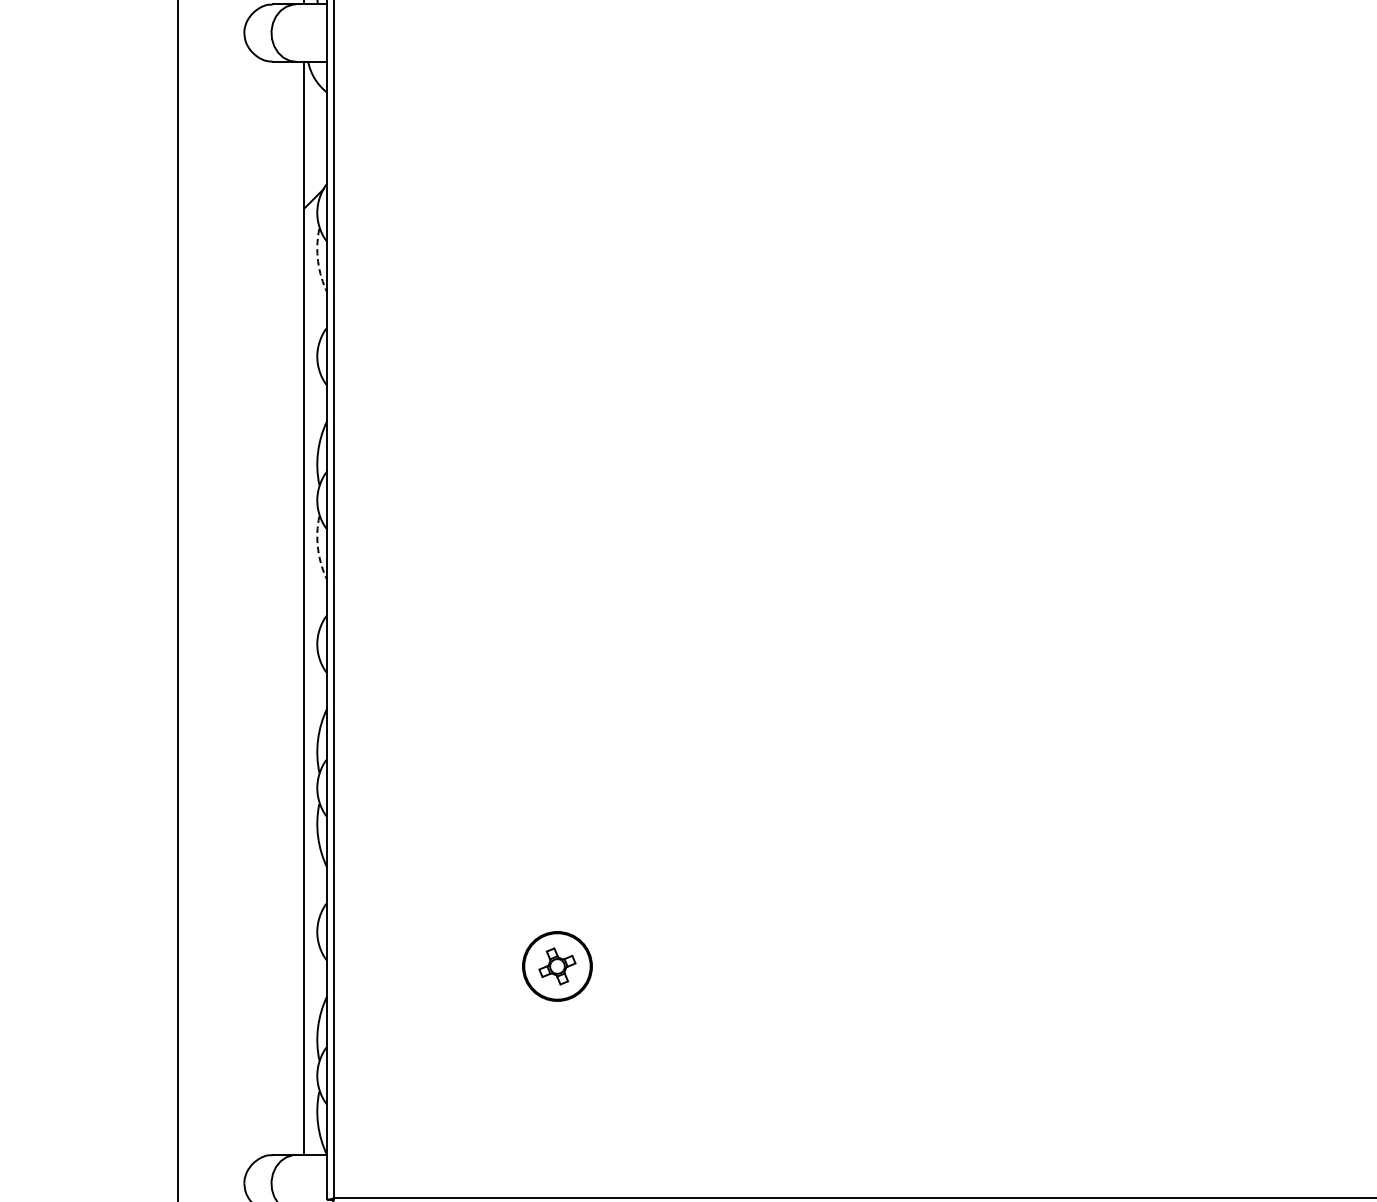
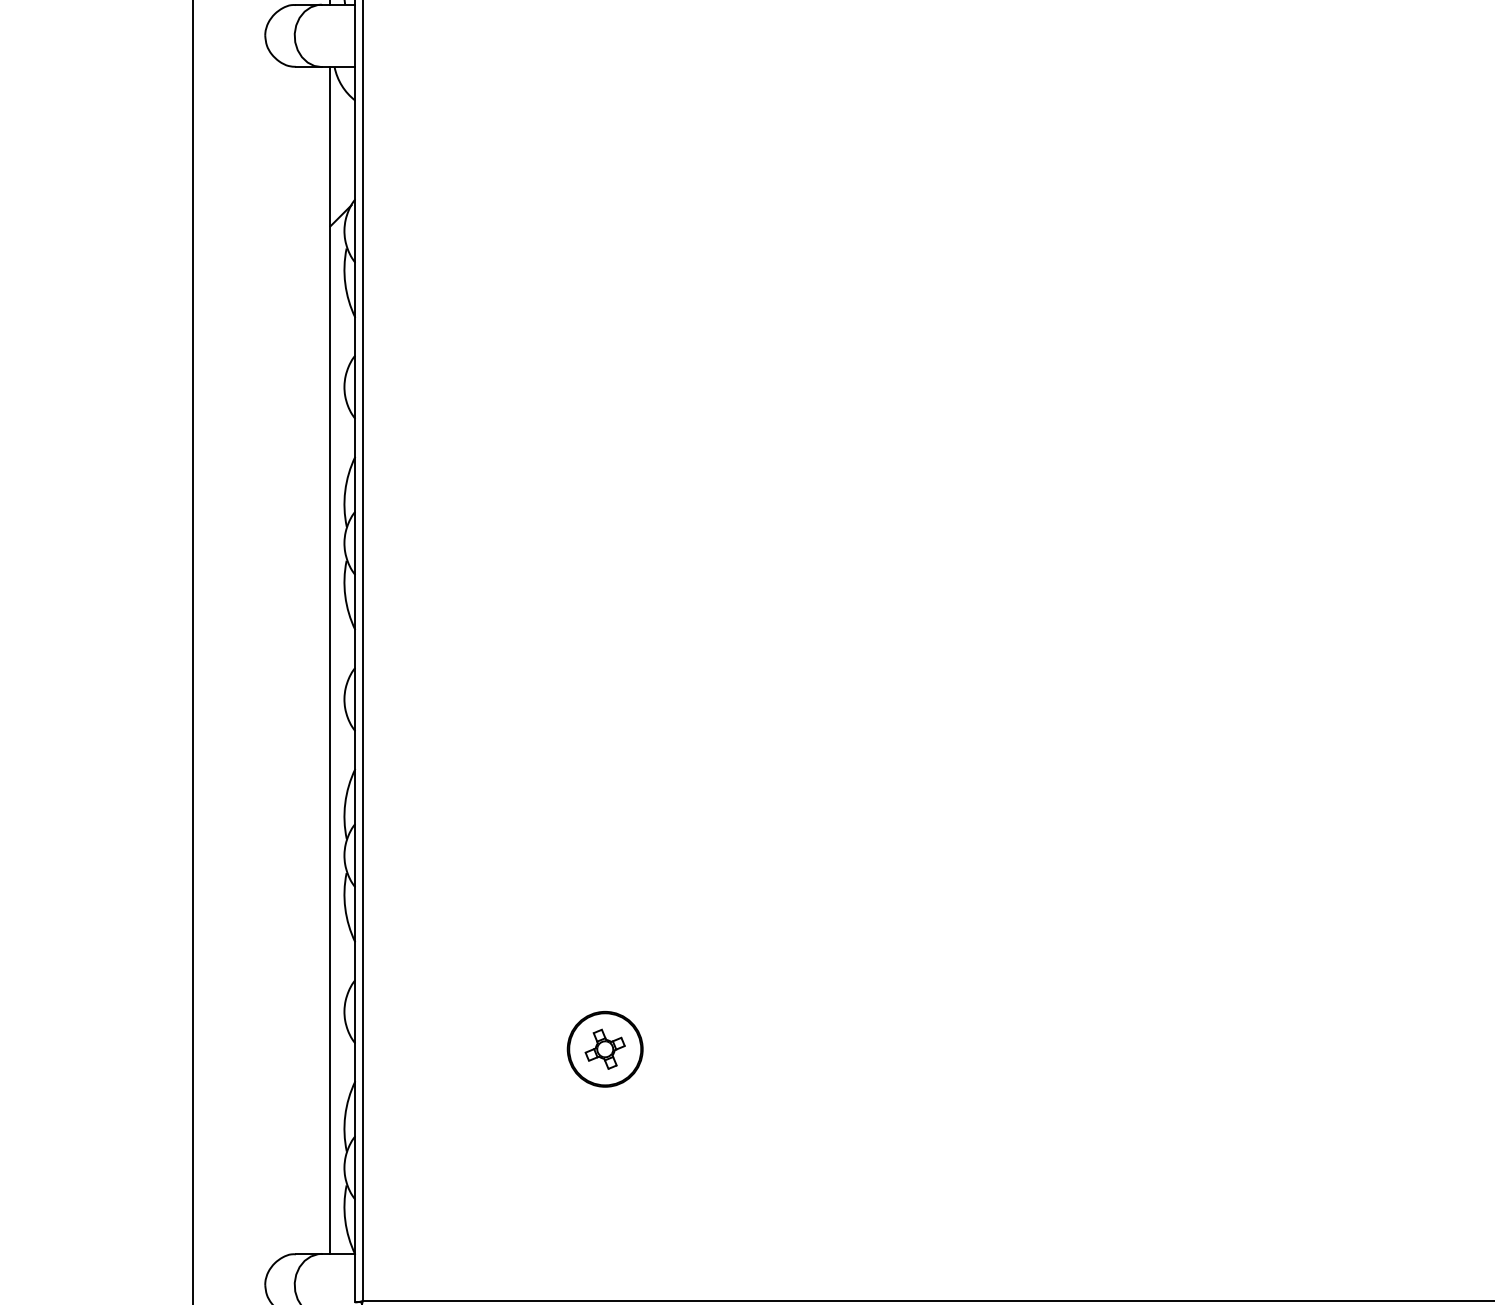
arc: (318, 261) -> (345, 283), dashed -> solid
arc: (318, 549) -> (345, 596), dashed -> solid

